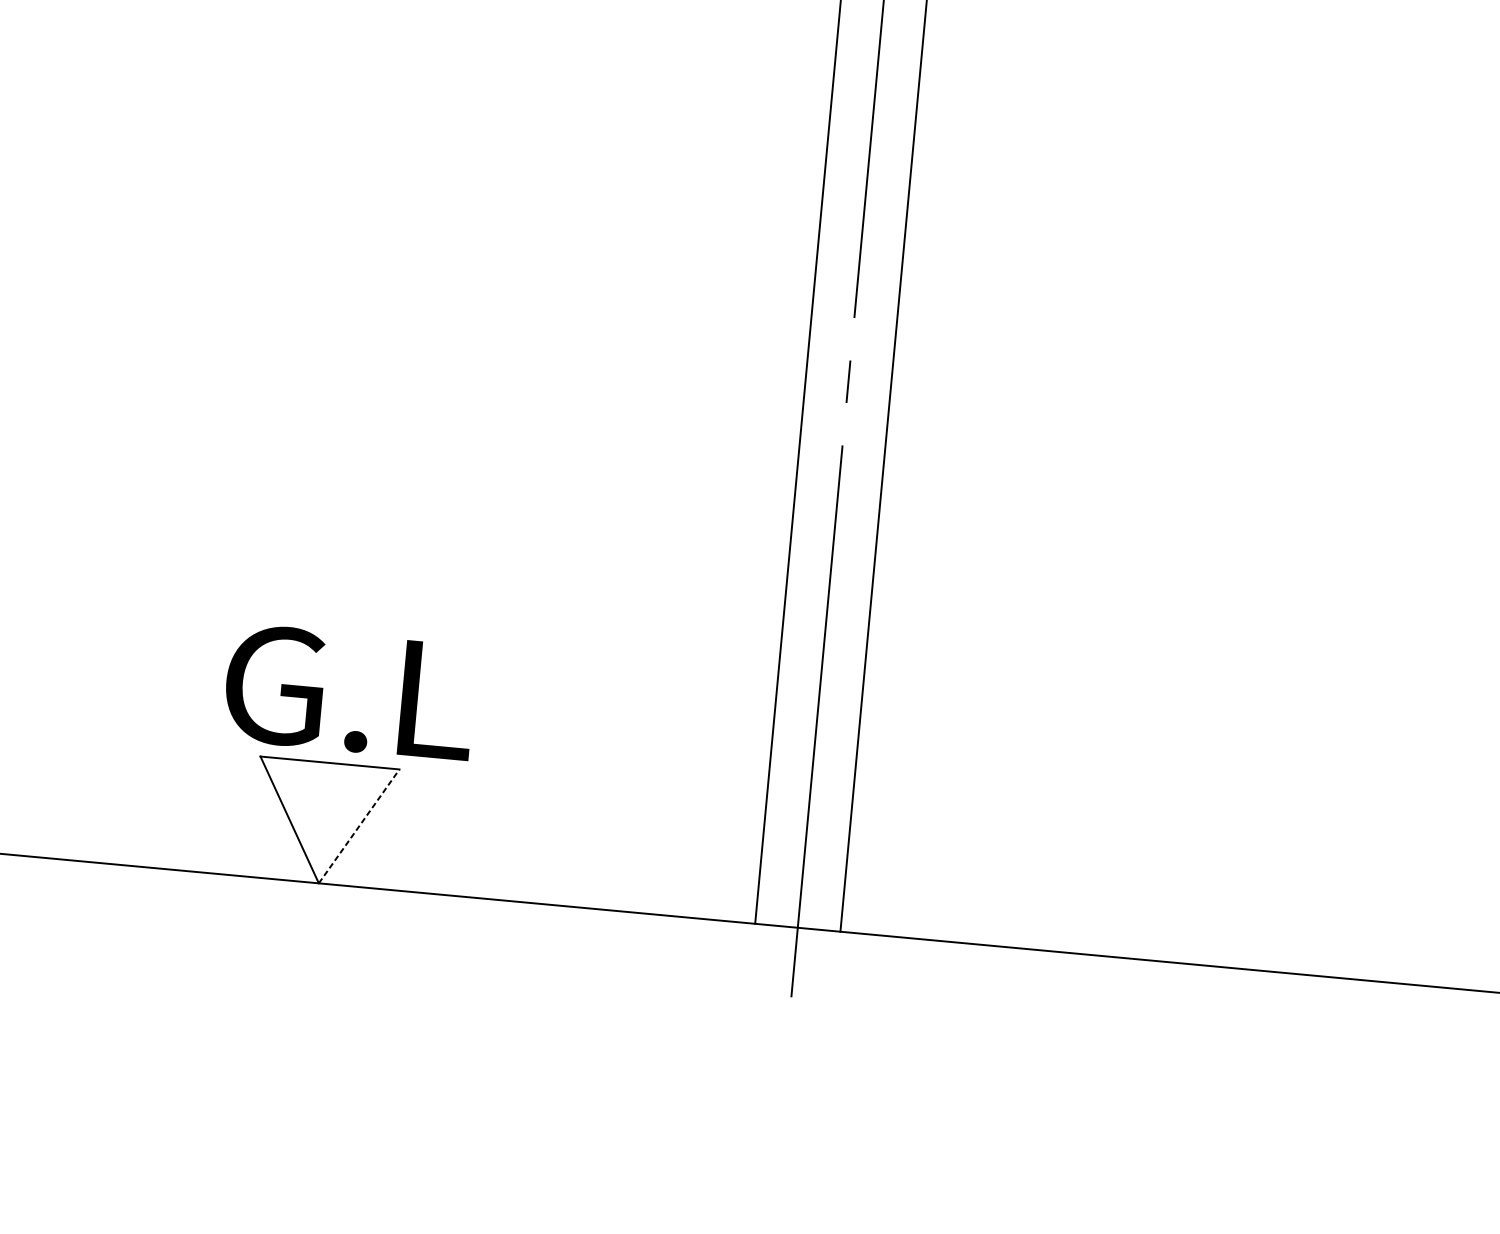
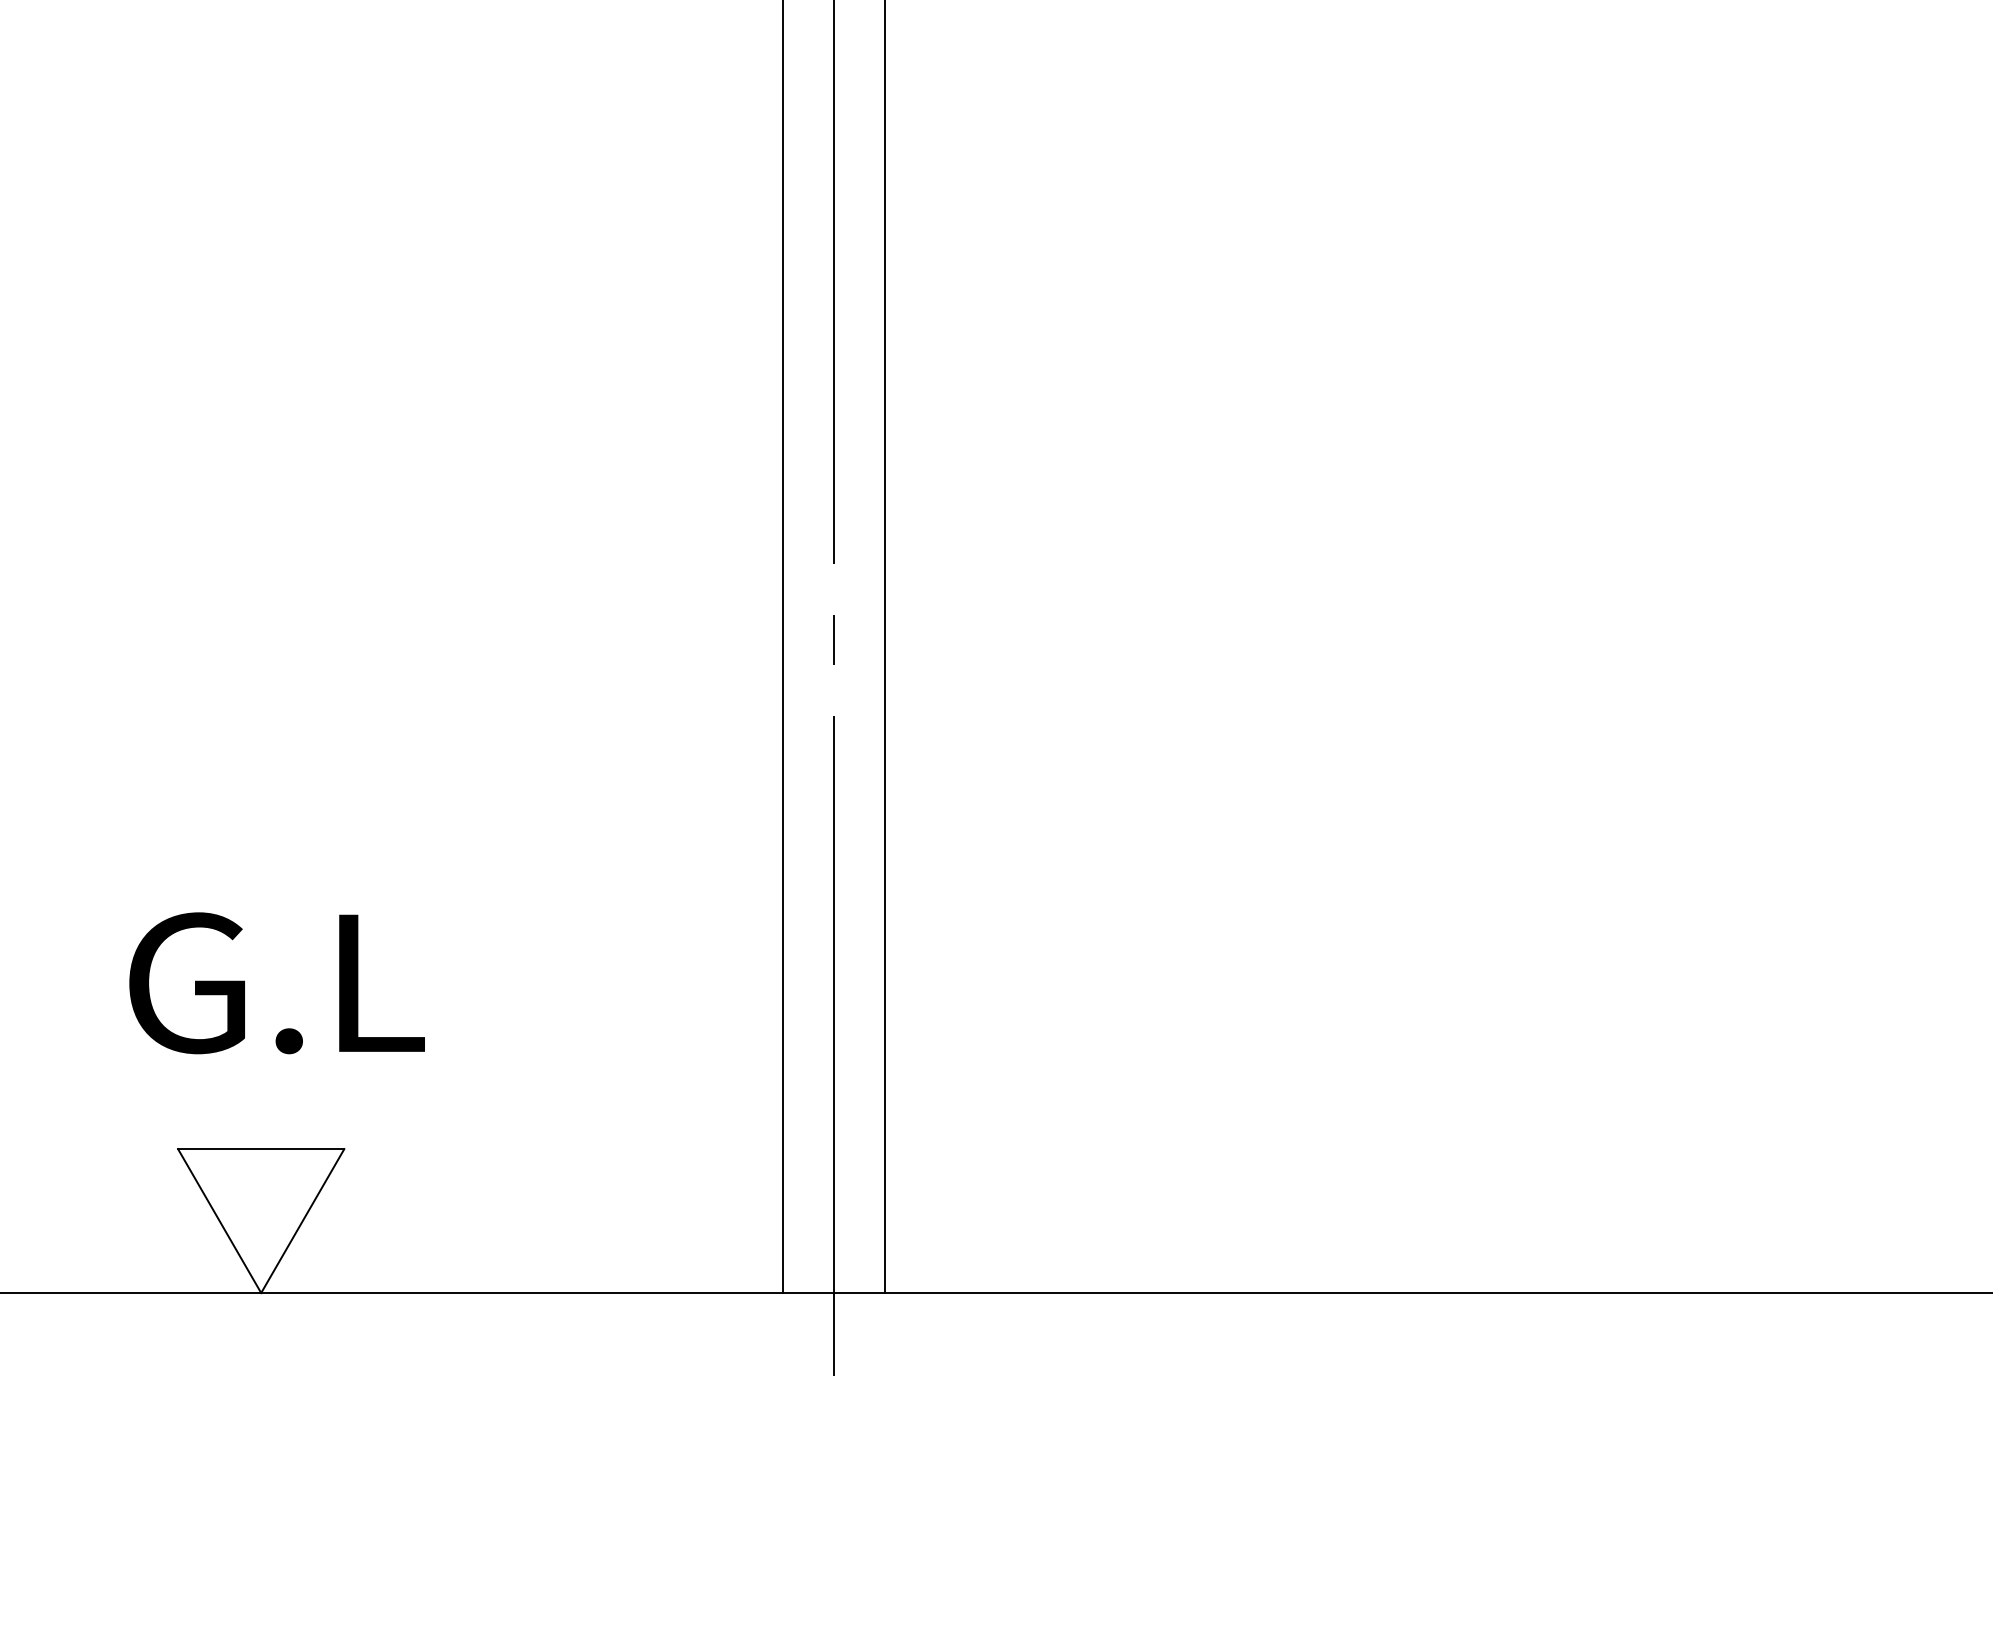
text: (349, 692) -> (276, 983), moved
line: (359, 825) -> (303, 1220), dashed -> solid

